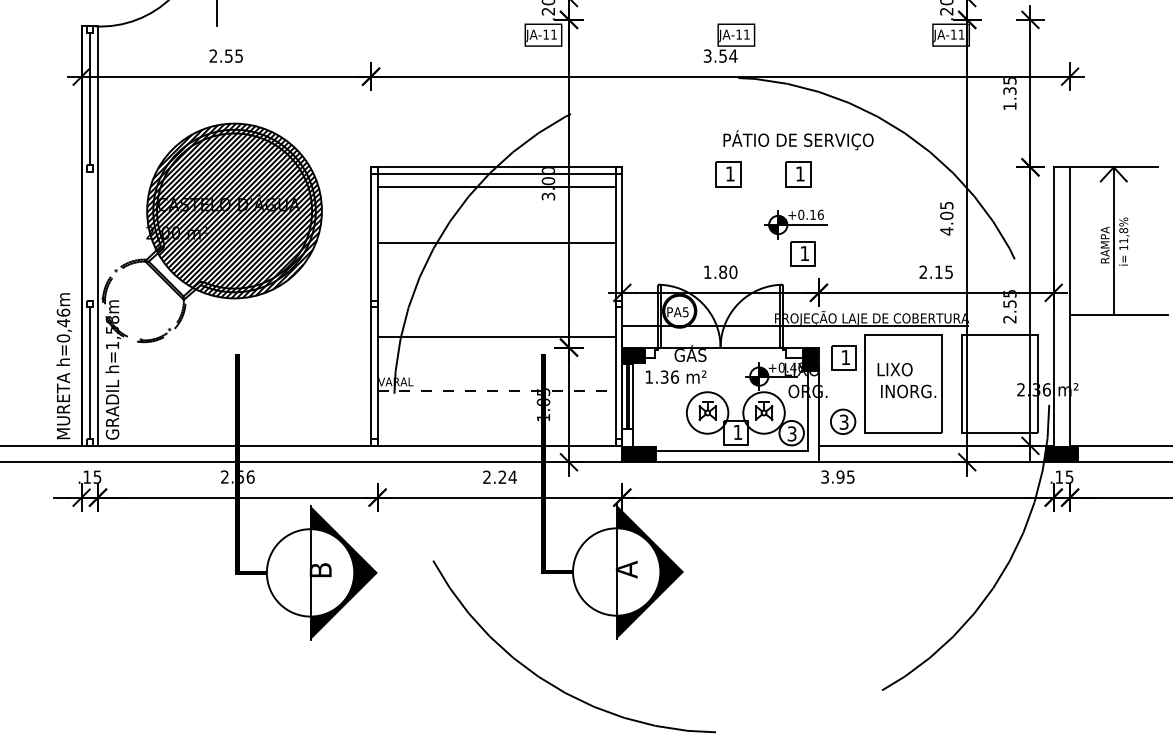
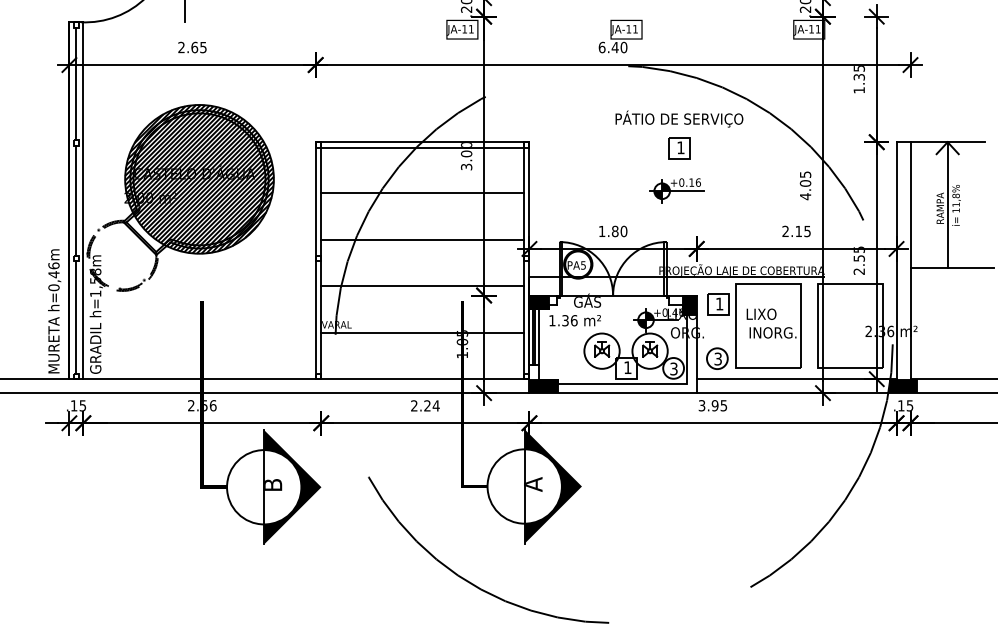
text: (228, 55) -> (194, 47), 2.55 -> 2.65
text: (720, 55) -> (613, 47), 3.54 -> 6.40
part: (728, 174) -> (619, 148), removed
line: (496, 187) -> (422, 193), moved
line: (89, 235) -> (76, 200), added
line: (496, 243) -> (422, 240), moved
part: (802, 253) -> (682, 215), removed
line: (497, 391) -> (423, 332), dashed -> solid

